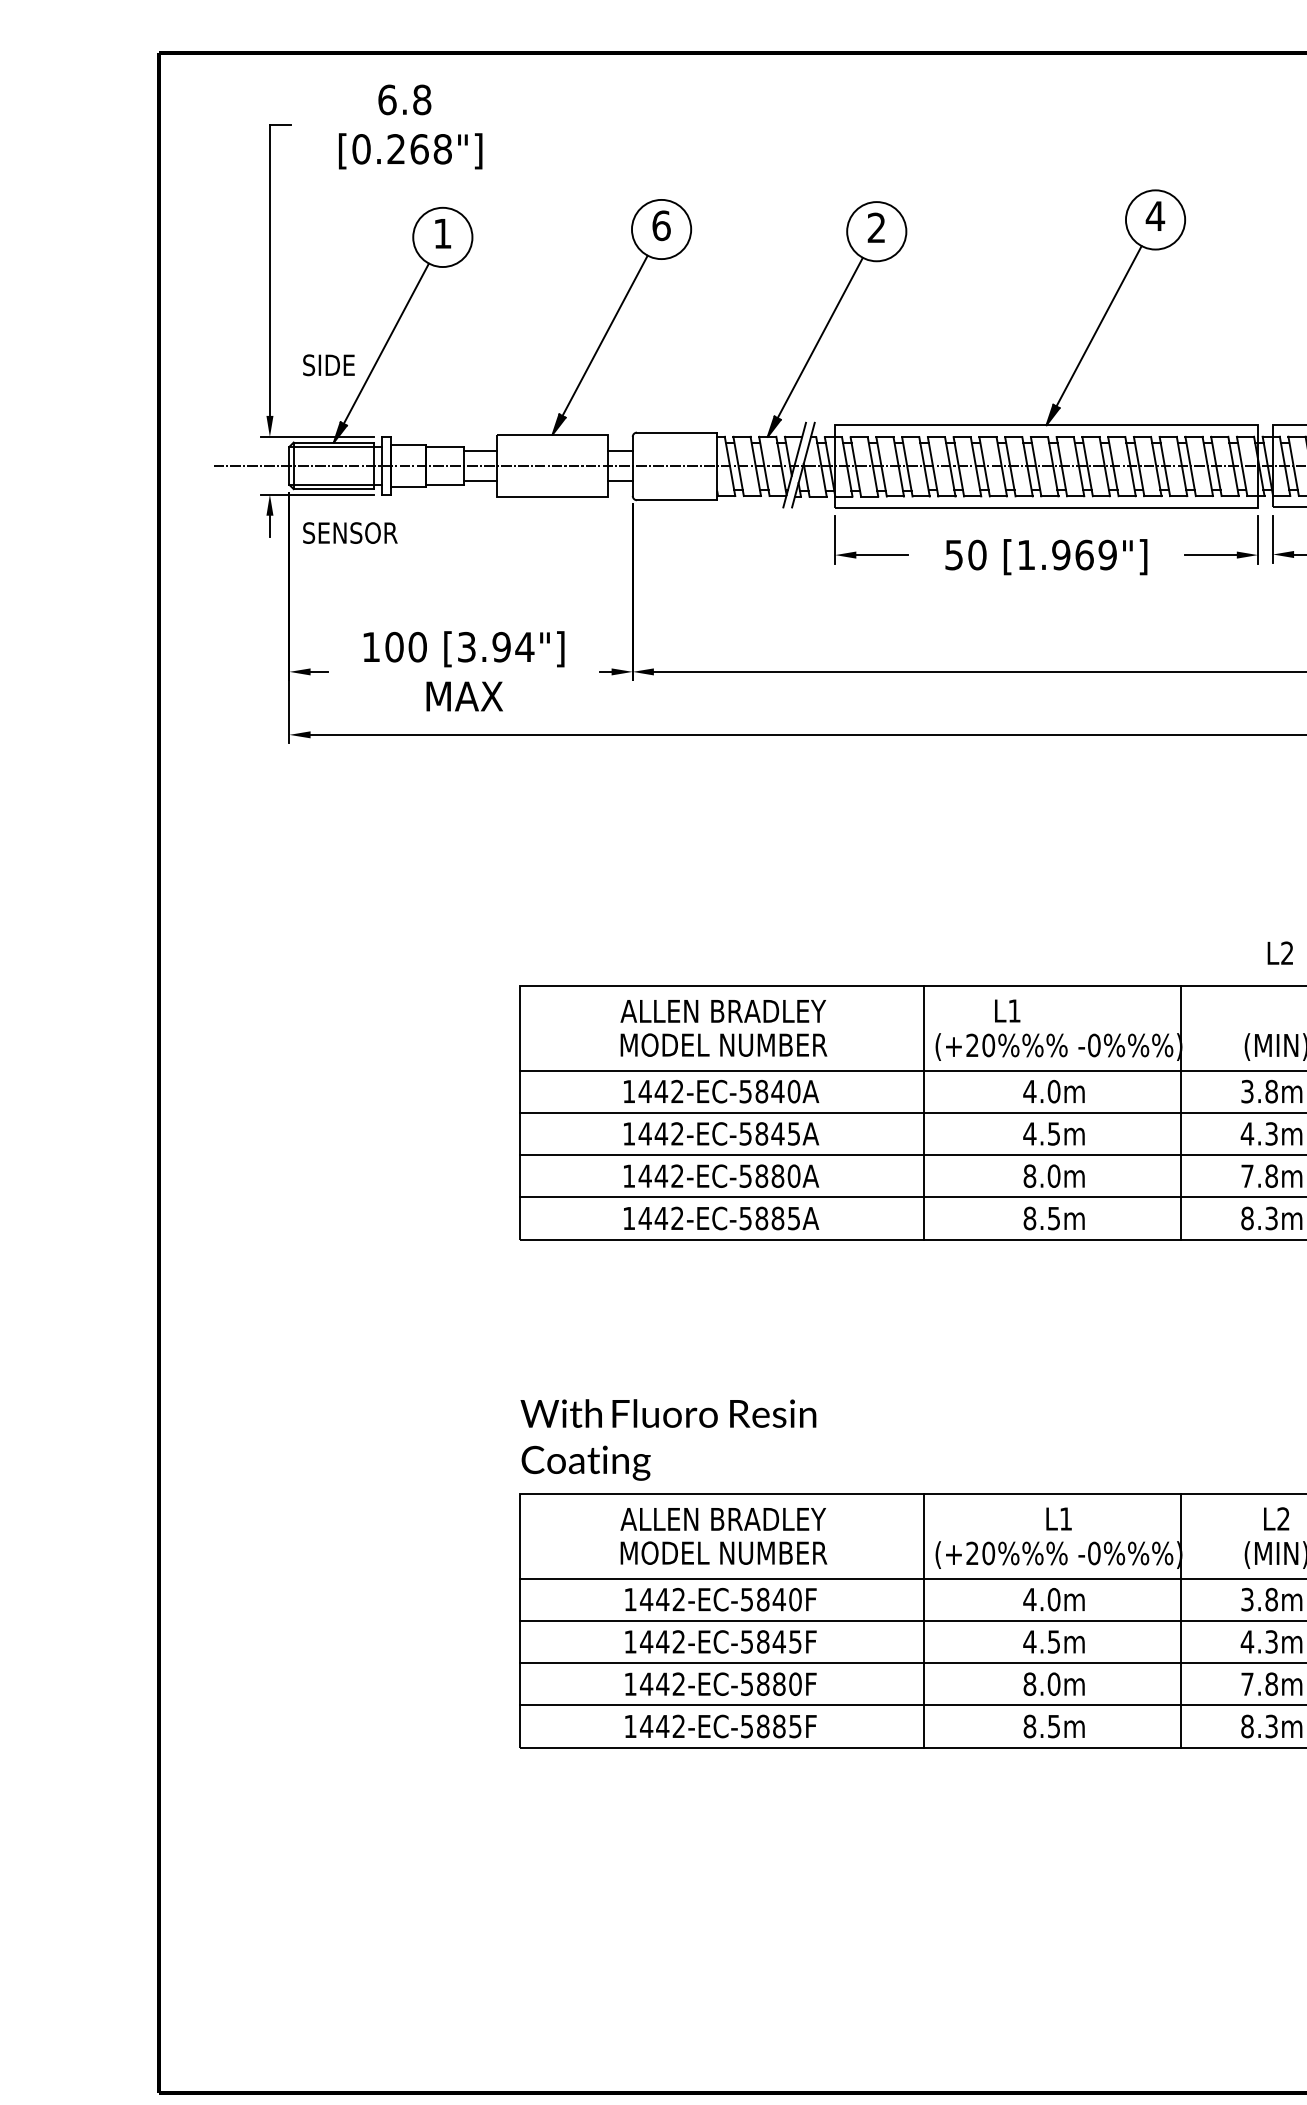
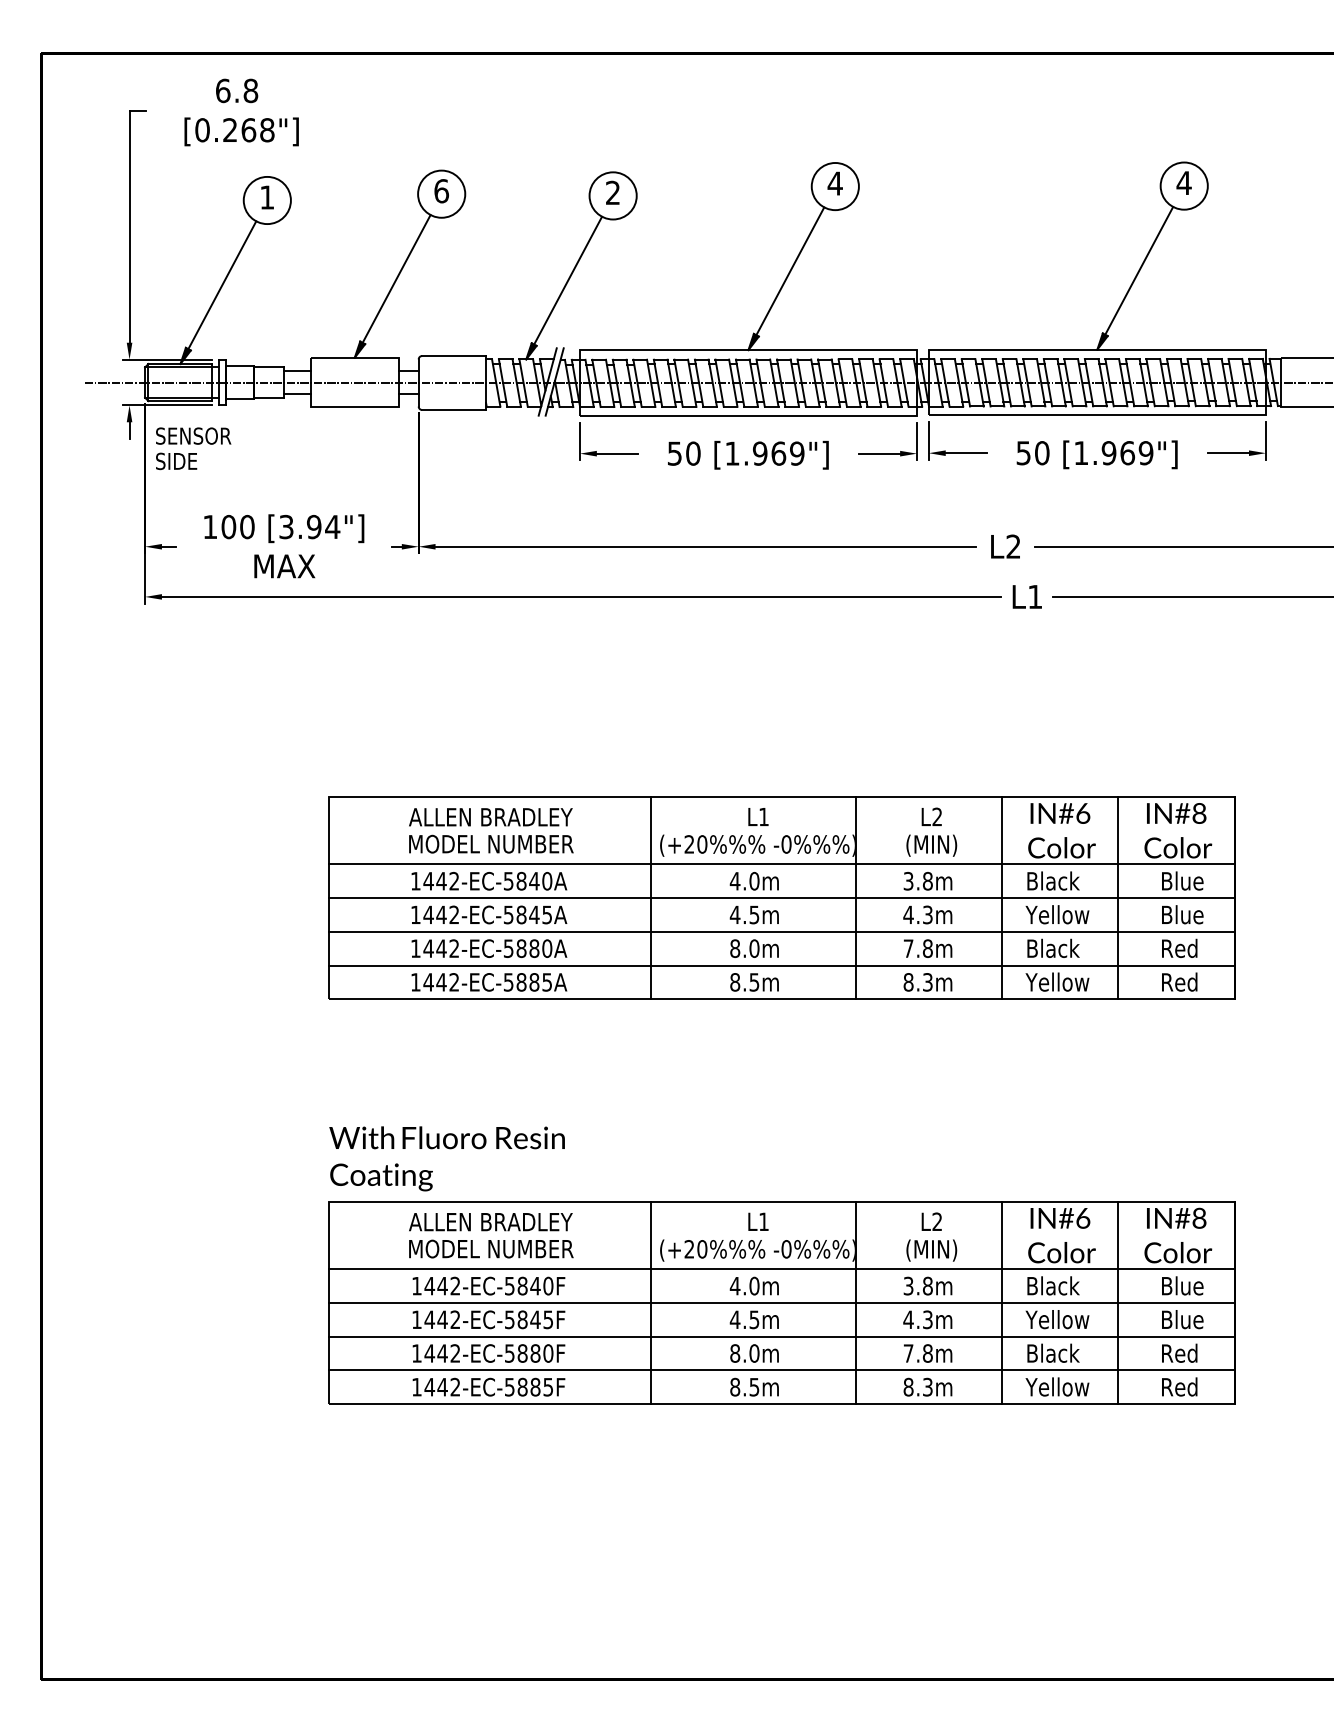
text: (328, 365) -> (176, 461), moved
text: (1279, 952) -> (931, 816), moved
text: (1007, 1010) -> (758, 816), moved

